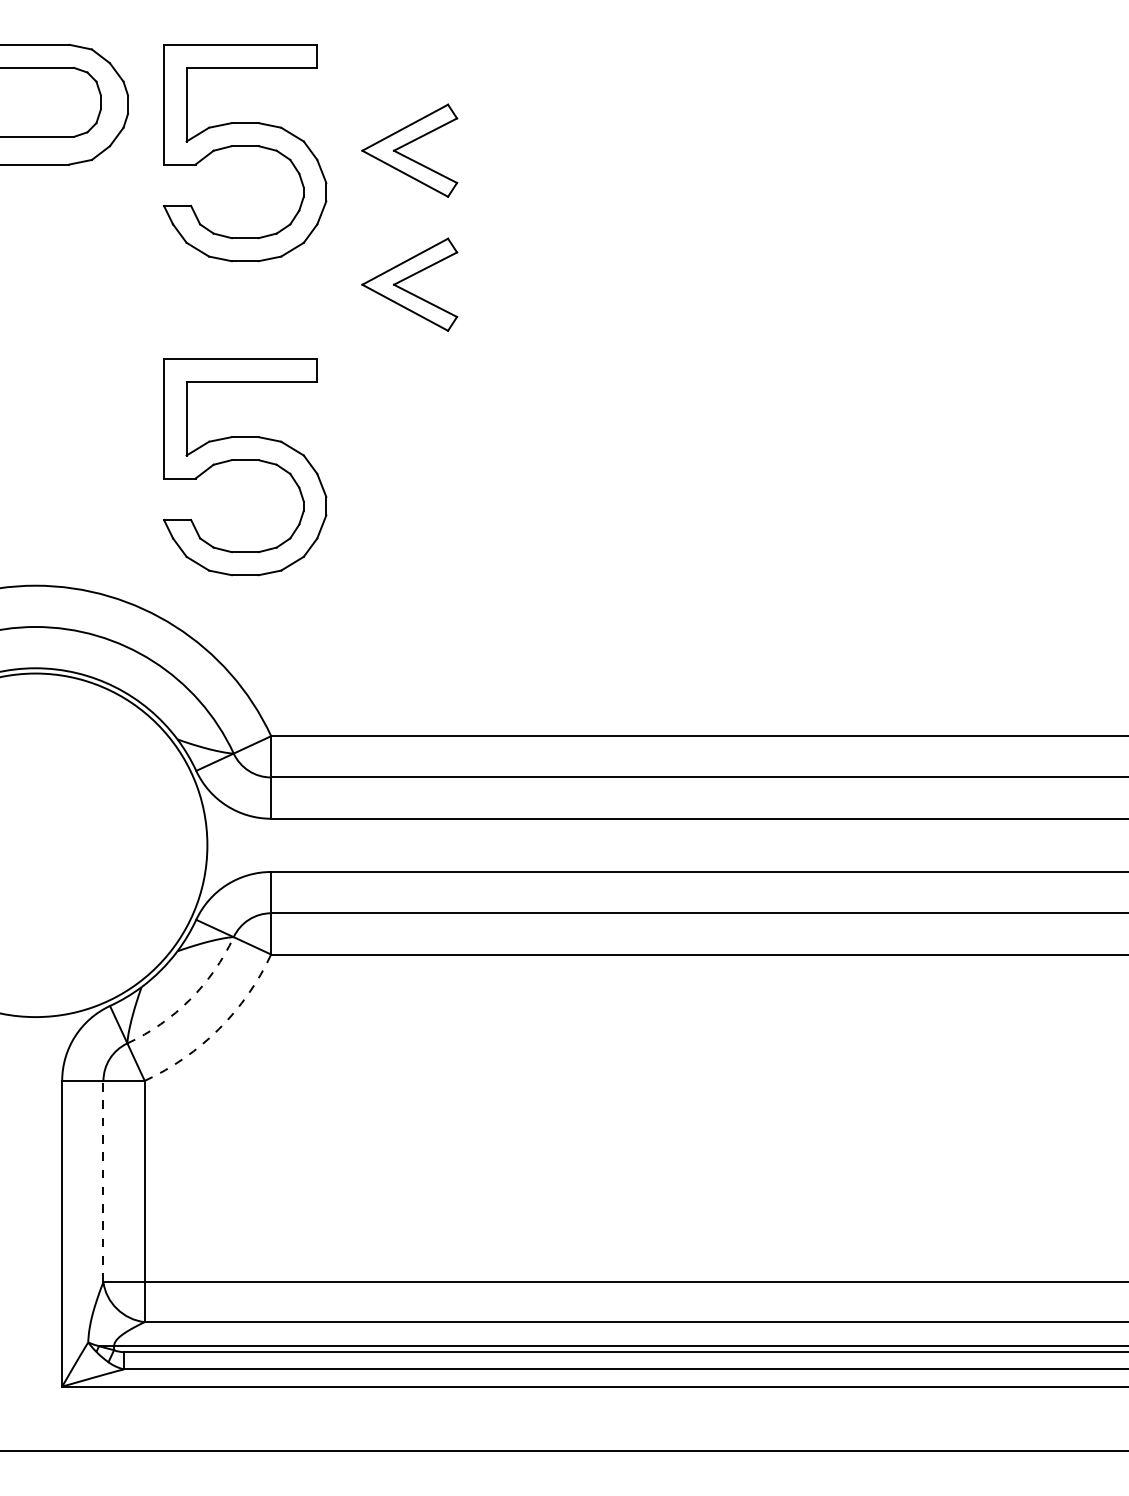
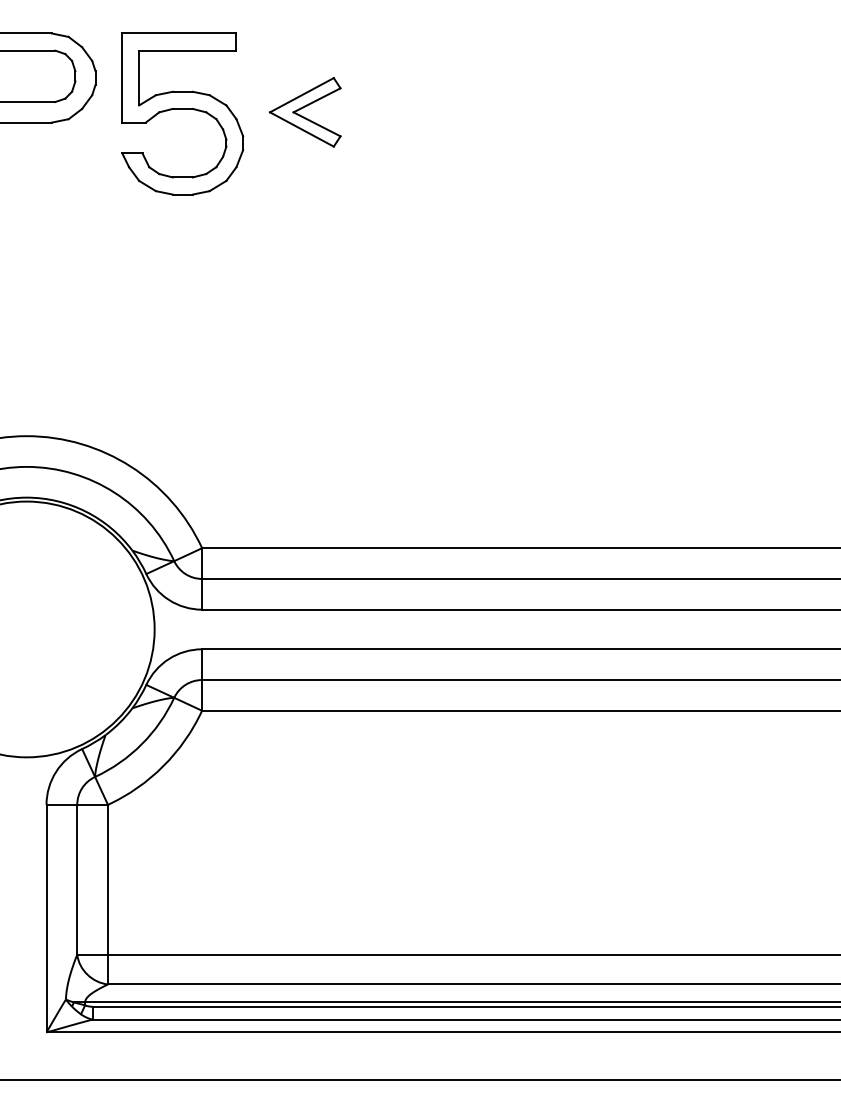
part: (409, 284) -> (305, 211), removed
part: (245, 460) -> (183, 342), removed
arc: (190, 999) -> (142, 744), dashed -> solid
arc: (219, 1028) -> (163, 765), dashed -> solid
line: (103, 1181) -> (77, 879), dashed -> solid

